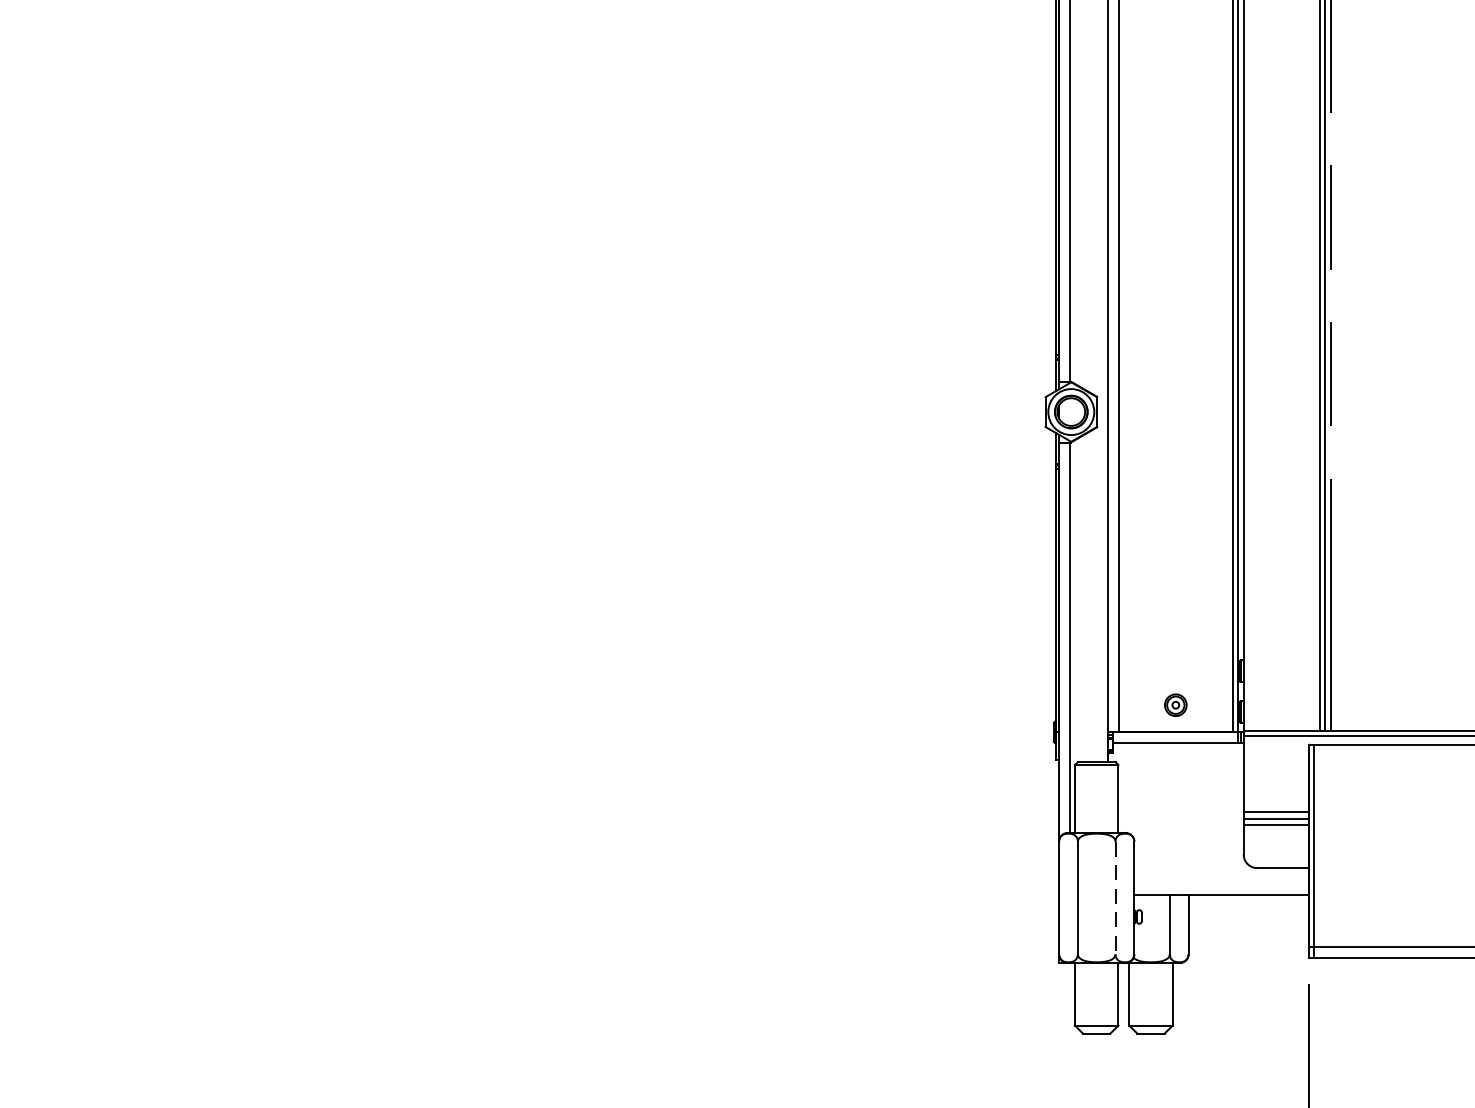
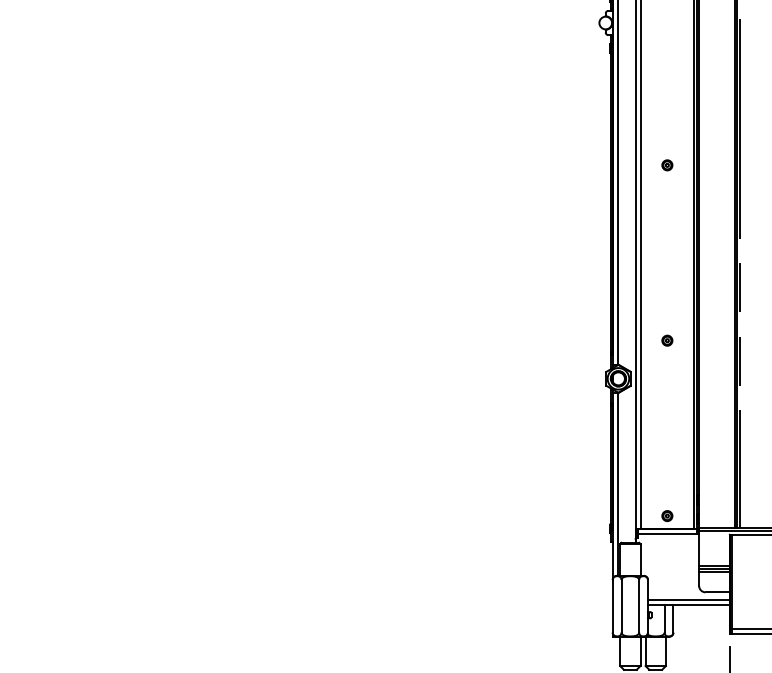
part: (1176, 330) -> (667, 340), added
line: (1220, 883) -> (688, 599), added
line: (1116, 898) -> (639, 606), dashed -> solid

